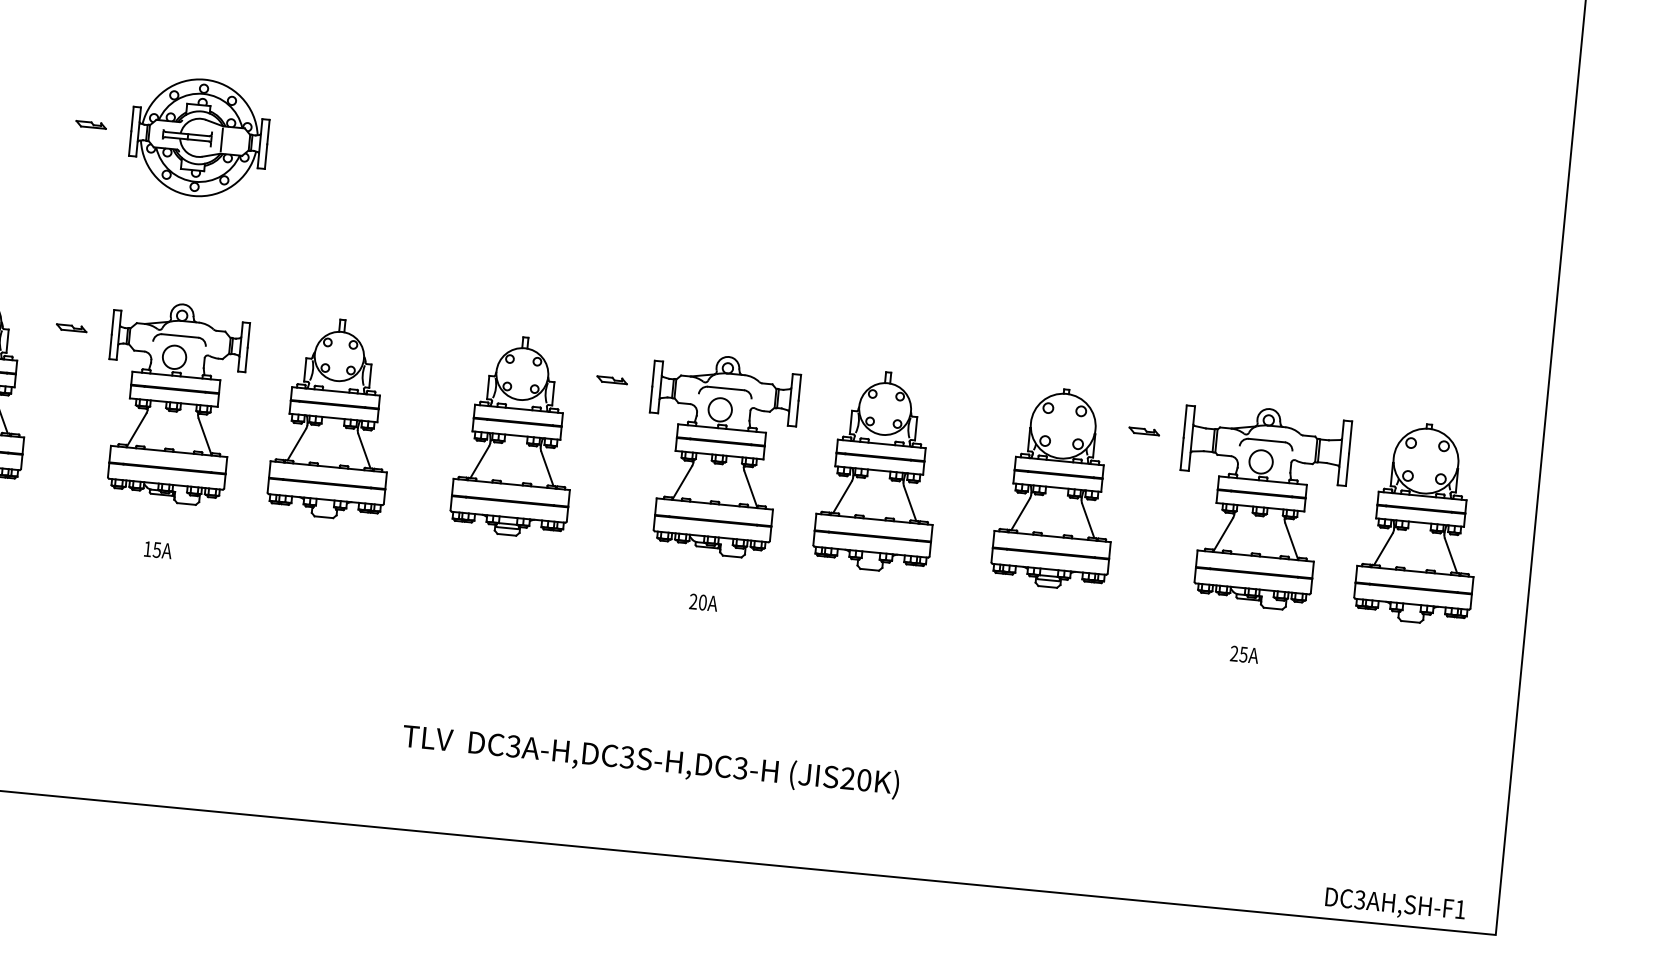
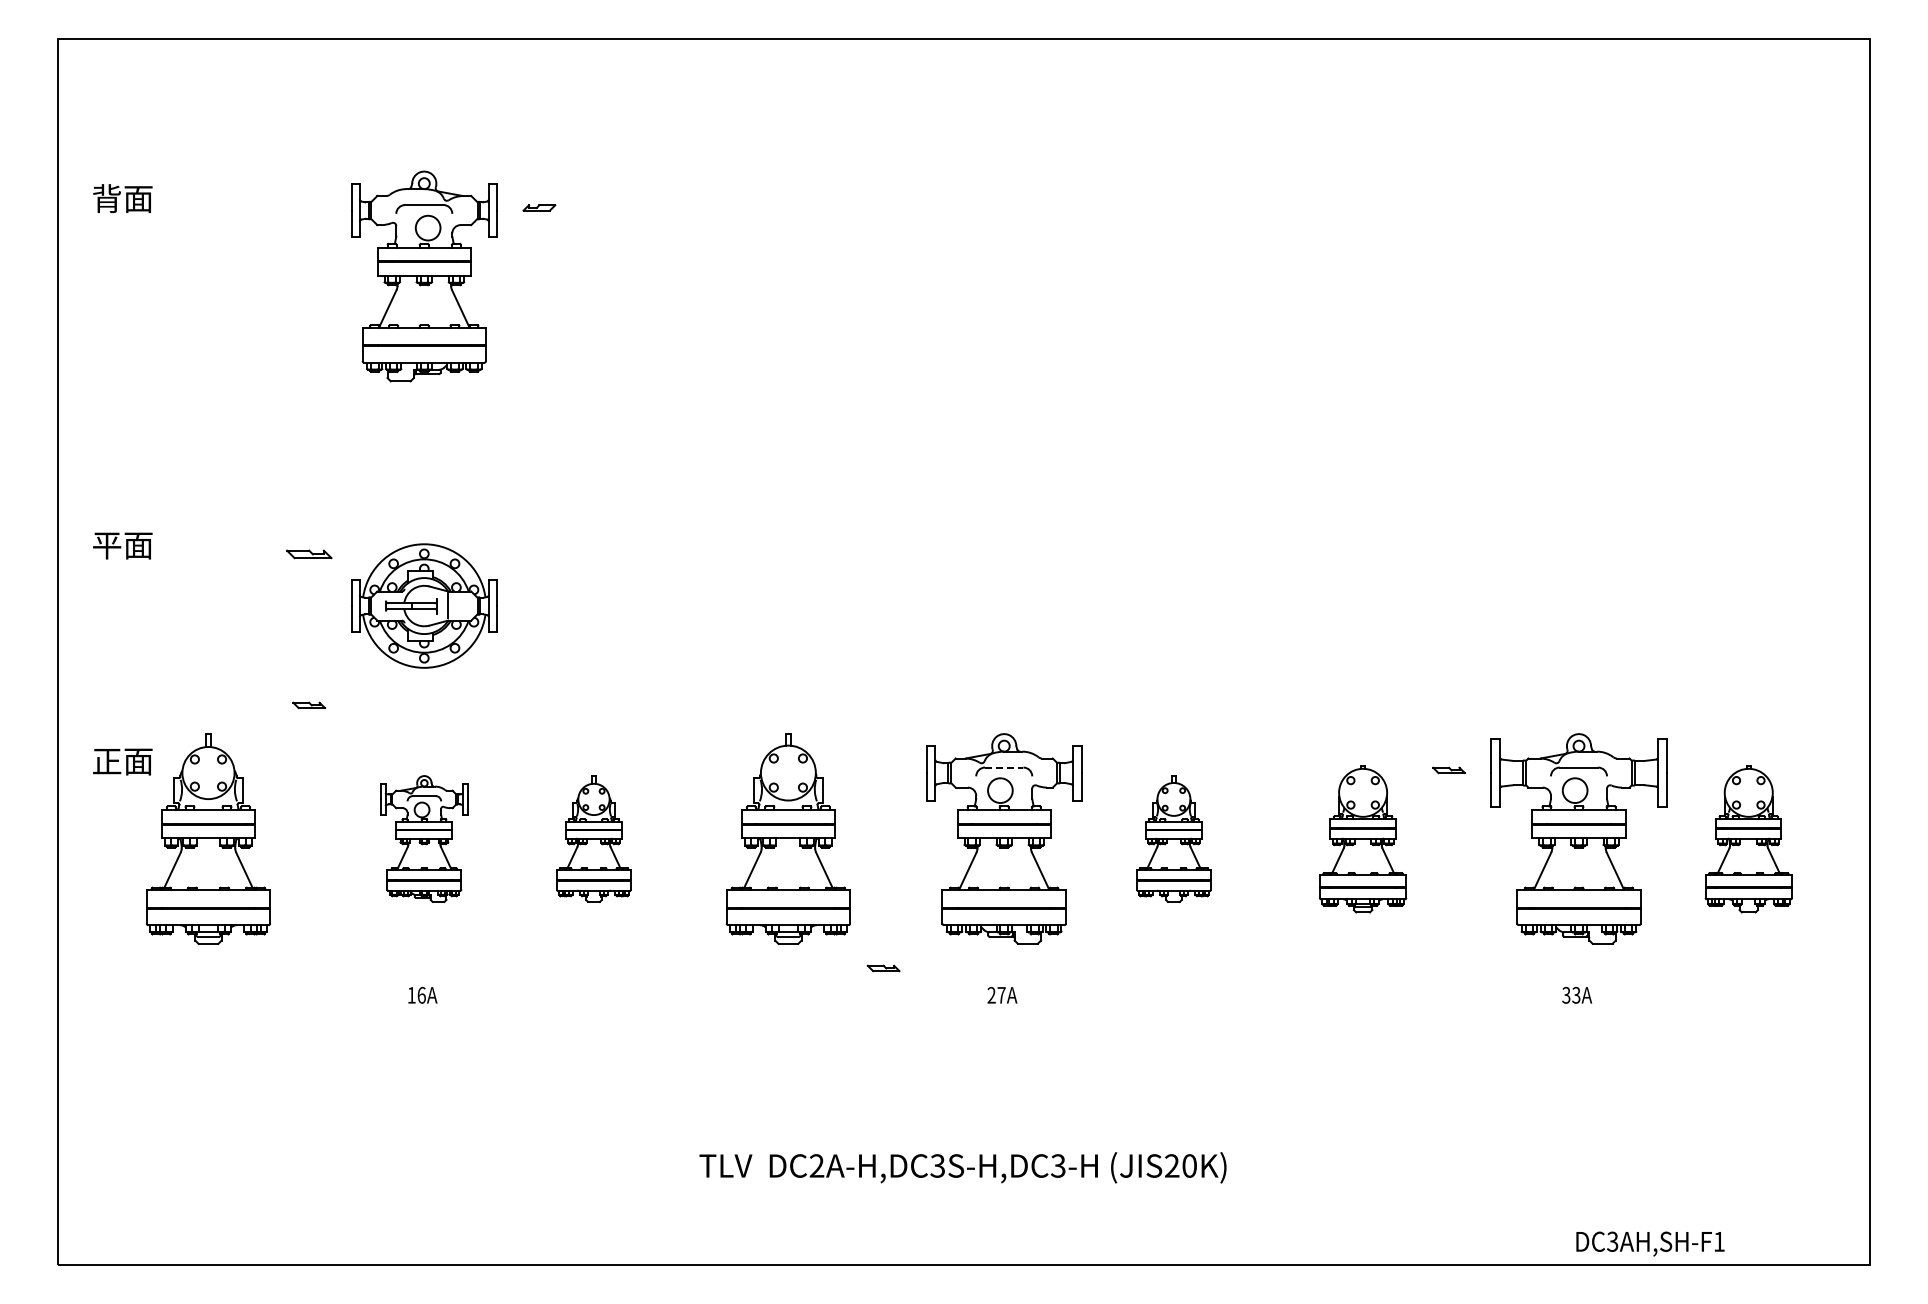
part: (90, 124) -> (308, 554), size x1.4
part: (199, 137) -> (424, 605), moved
part: (70, 328) -> (308, 705), moved
part: (612, 380) -> (883, 968), moved
line: (726, 388) -> (1004, 767), solid -> dashed
part: (173, 402) -> (424, 838), size x0.6
part: (333, 418) -> (593, 838), size x0.6
part: (878, 470) -> (1173, 838), size x0.6
part: (1056, 487) -> (1362, 838), size x0.7
part: (1419, 522) -> (1748, 838), size x0.7
text: (157, 549) -> (421, 994), 15A -> 16A
text: (702, 601) -> (1001, 994), 20A -> 27A
text: (1239, 653) -> (1571, 994), 25A -> 33A
text: (513, 745) -> (816, 1165), DC3A-H,DC3S-H,DC3-H -> DC2A-H,DC3S-H,DC3-H
text: (1395, 904) -> (1650, 1243), moved

